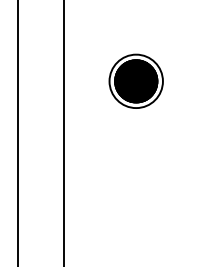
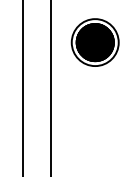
part: (135, 81) -> (94, 42), size x1.43

